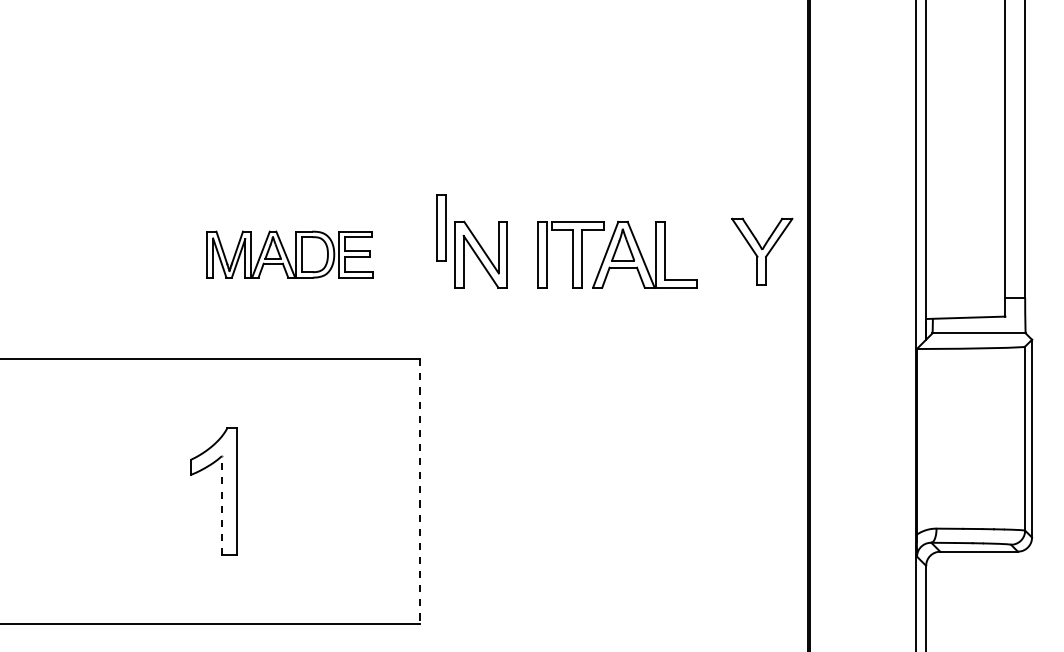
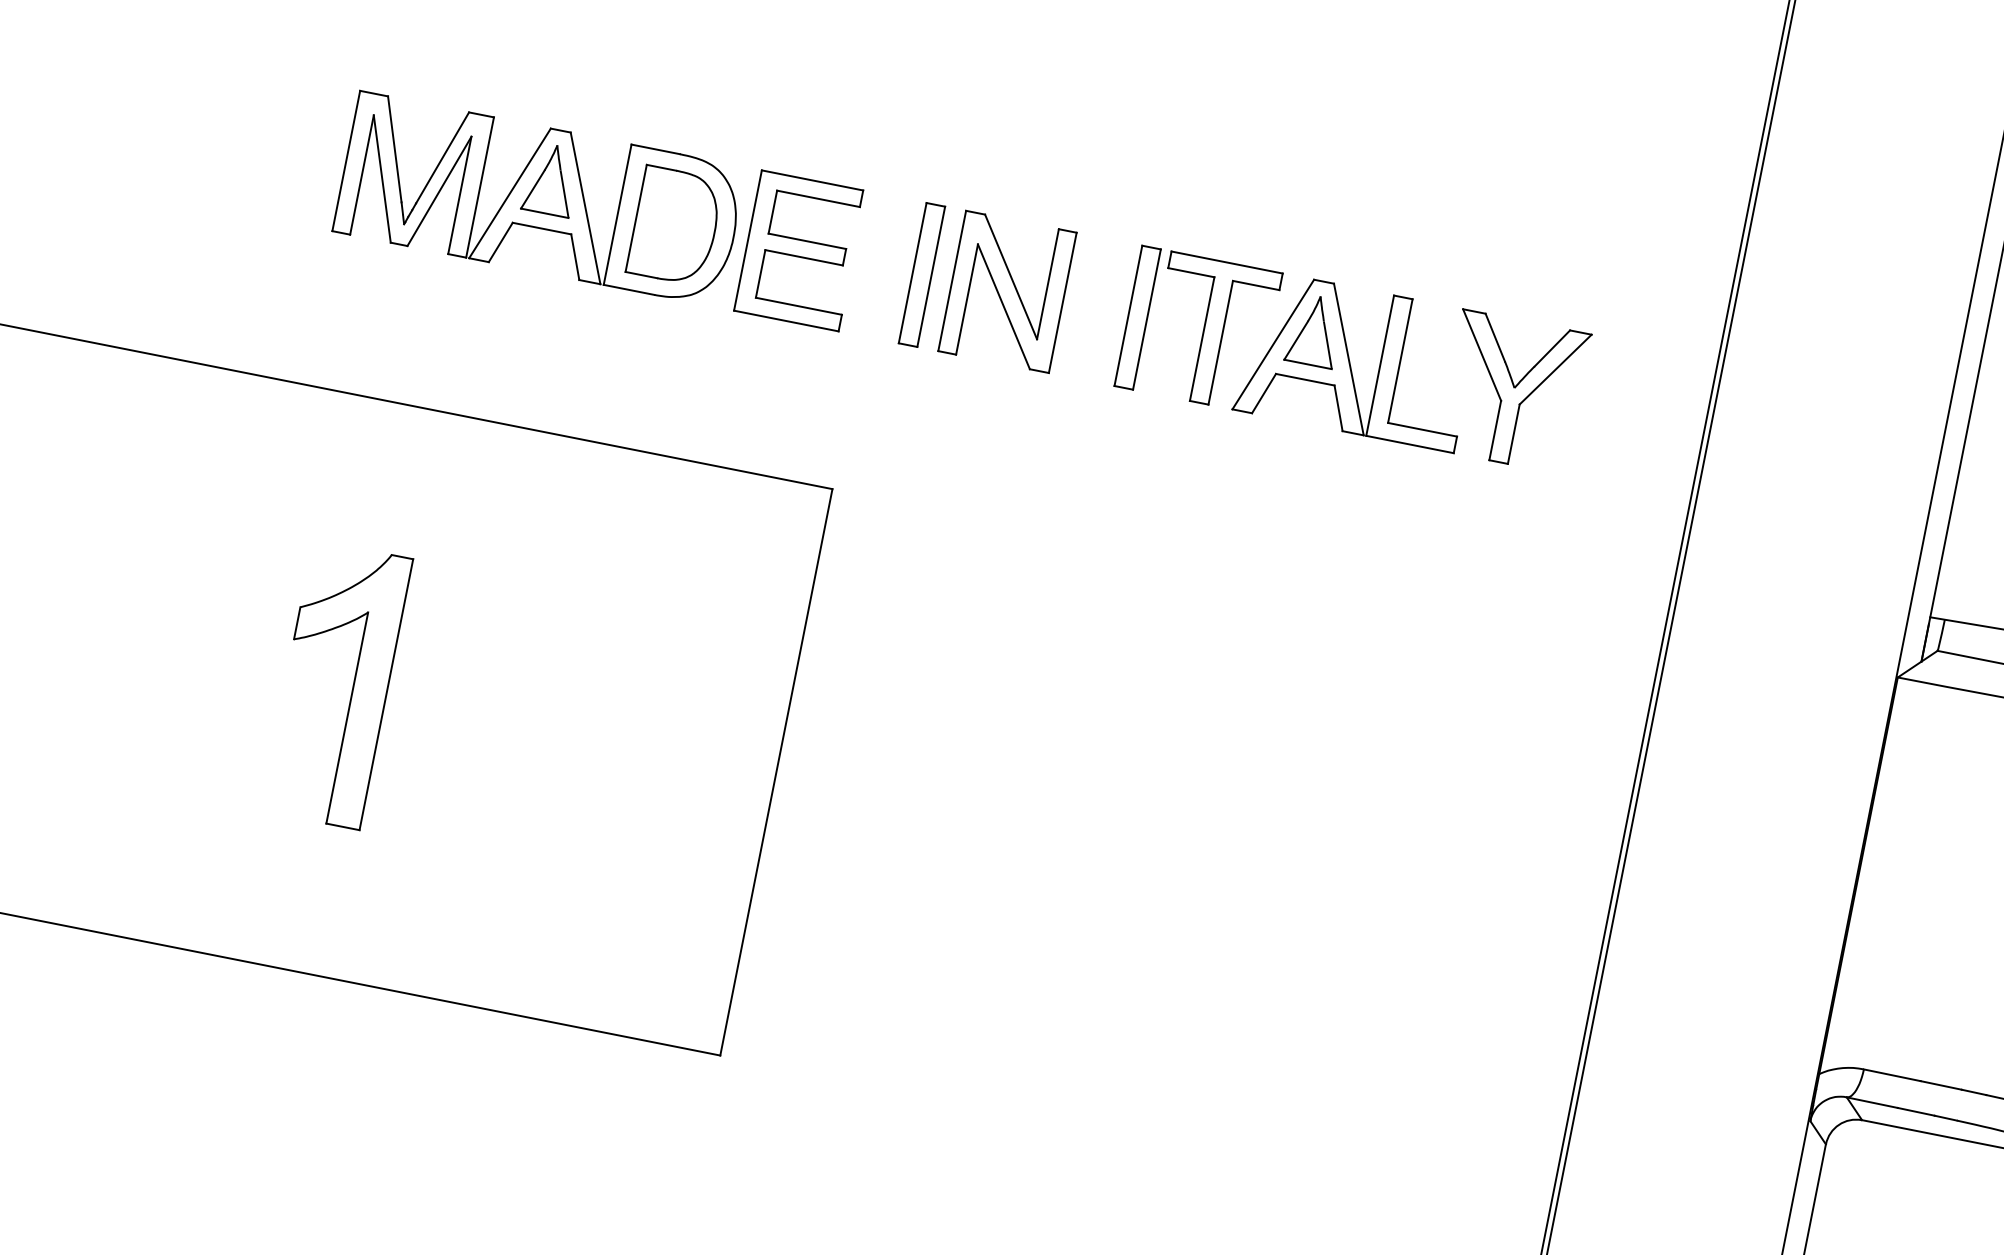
part: (441, 227) -> (922, 274), moved
part: (762, 251) -> (1514, 391), moved
part: (290, 254) -> (600, 210), size x1.43
line: (420, 491) -> (777, 771), dashed -> solid
line: (221, 505) -> (346, 717), dashed -> solid

